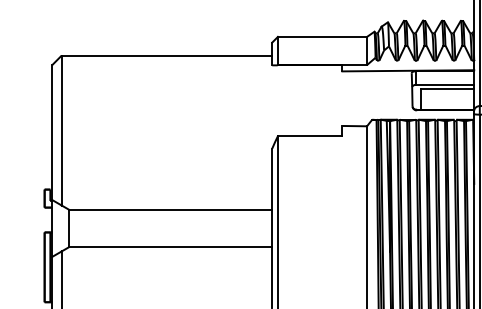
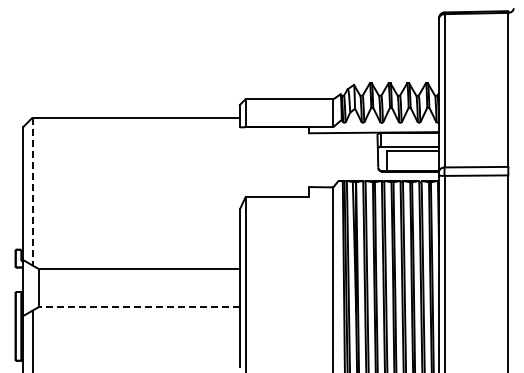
line: (61, 130) -> (32, 191), solid -> dashed
line: (170, 247) -> (139, 306), solid -> dashed

